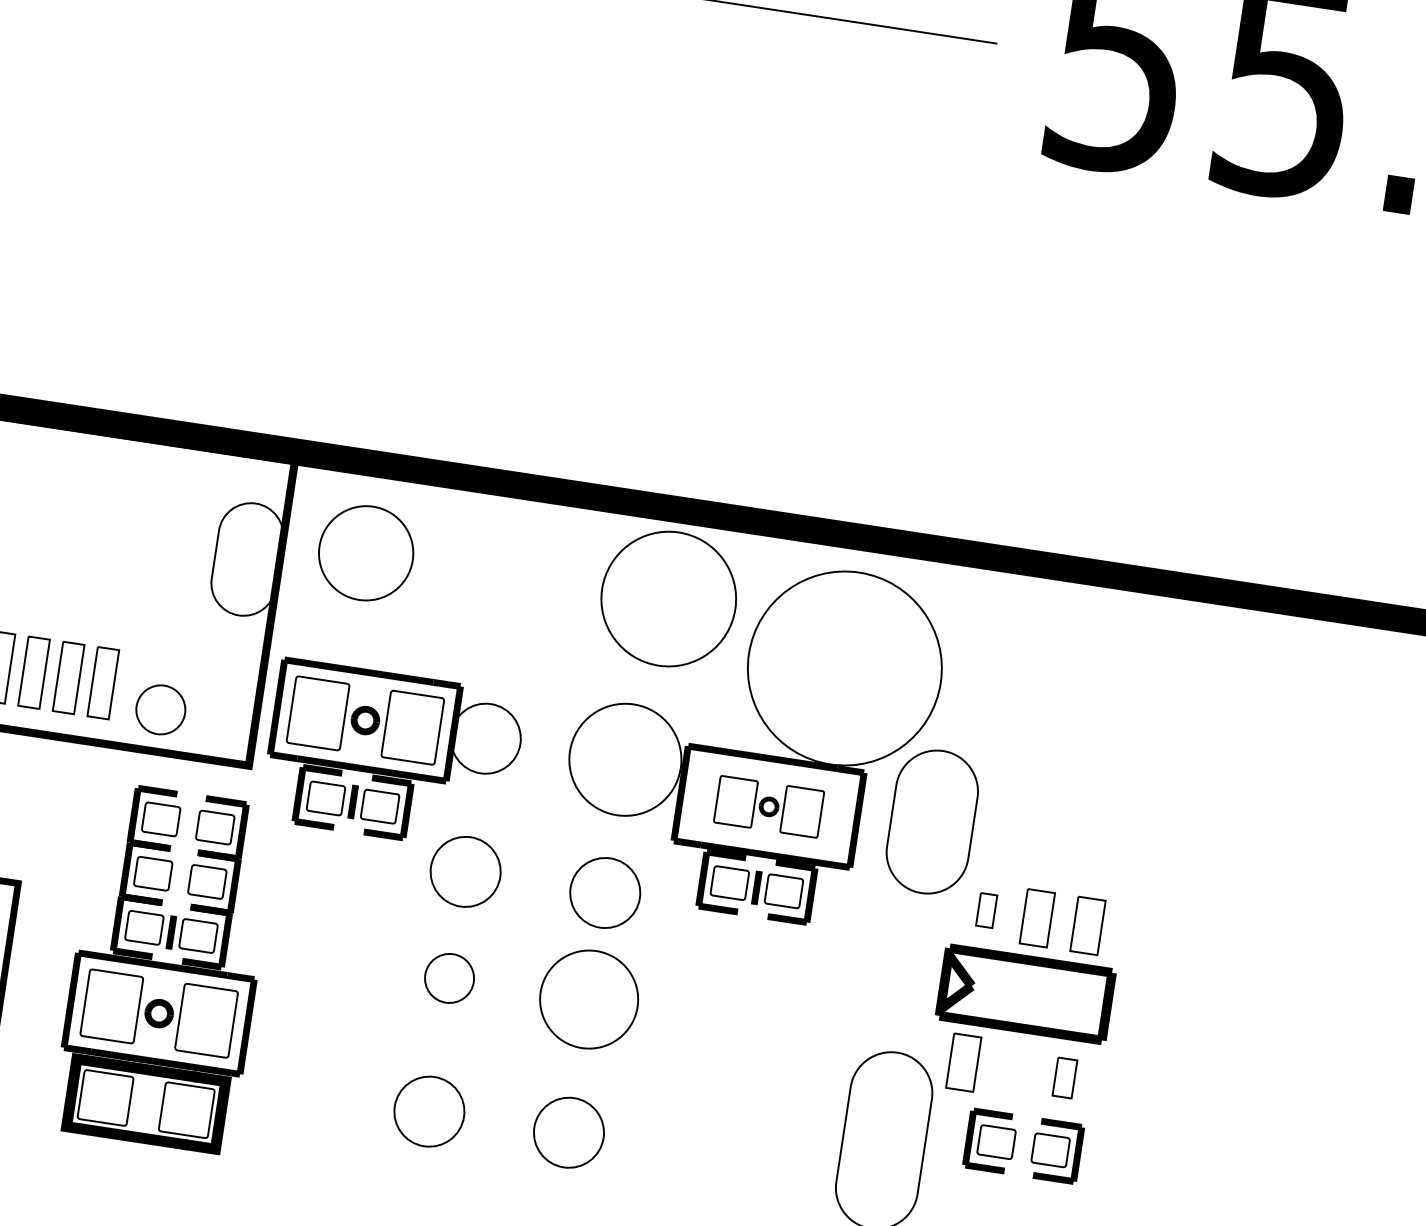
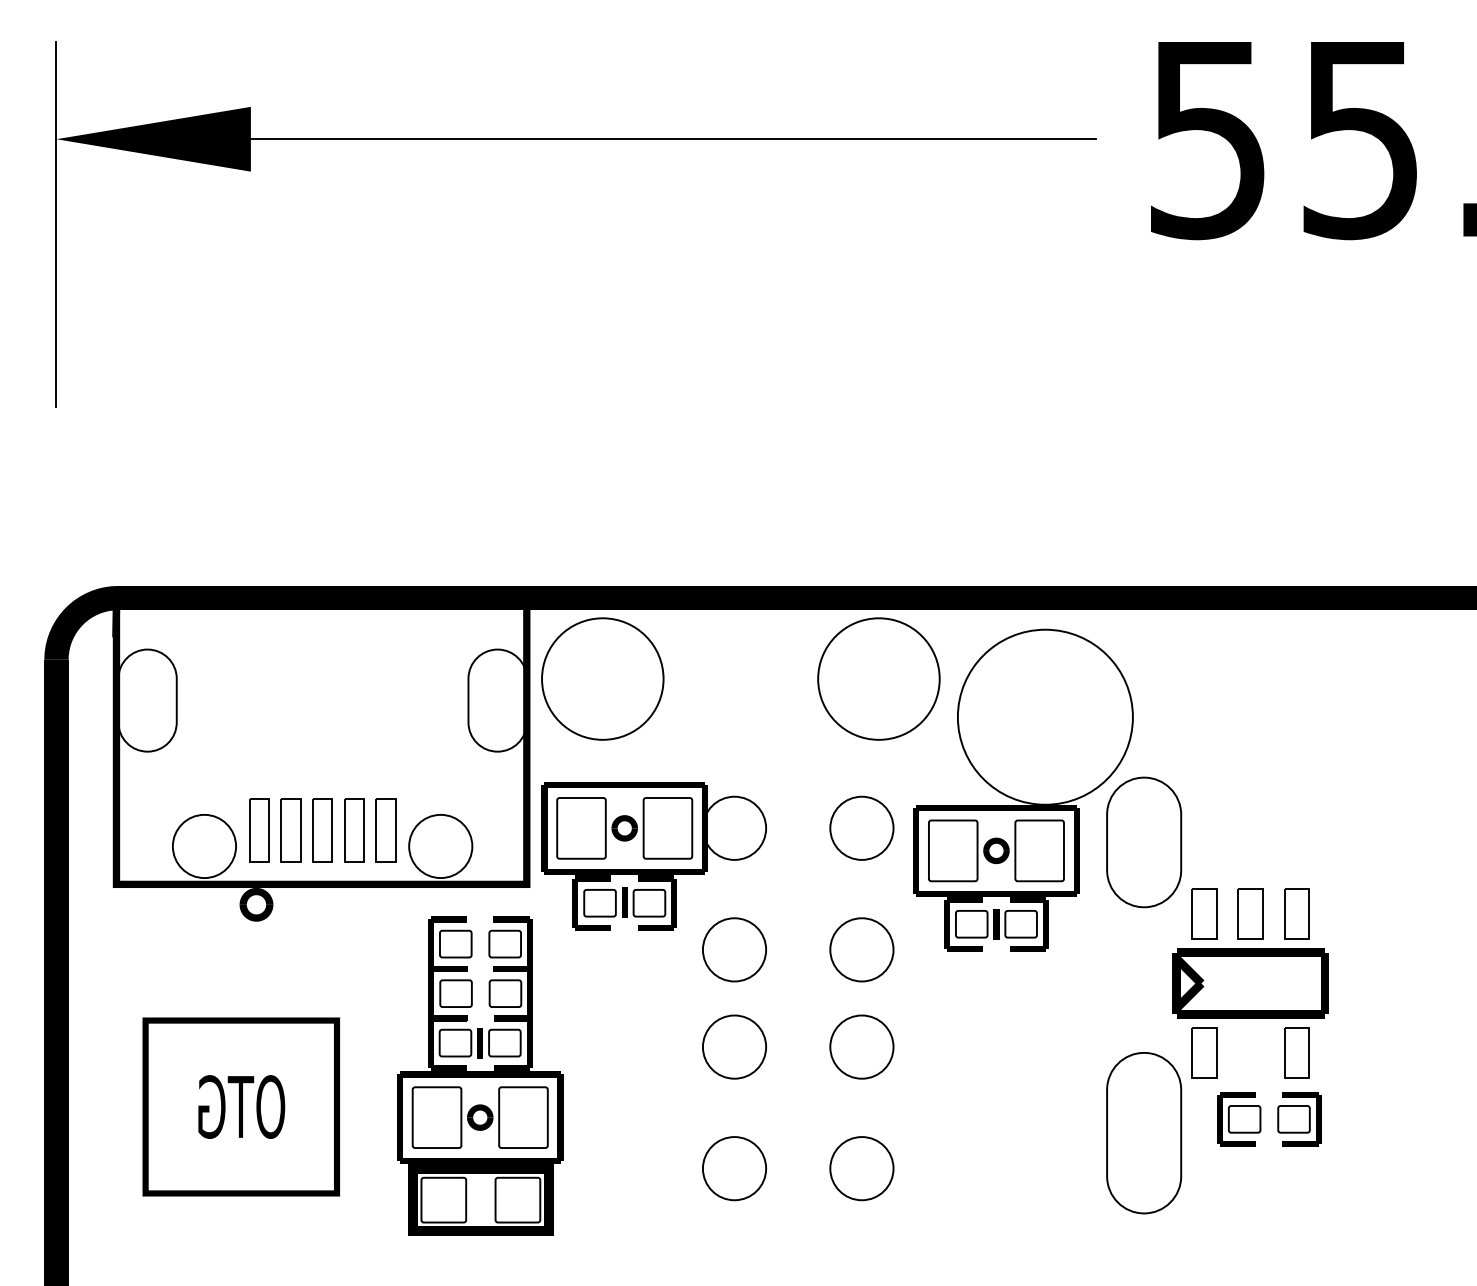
circle: (365, 552) -> (602, 678), size x1.43
circle: (160, 709) -> (440, 846), size x1.43
circle: (625, 758) -> (861, 827), size x0.62
part: (769, 806) -> (996, 850), size x1.43
part: (986, 909) -> (1204, 913), size x1.67
circle: (449, 977) -> (734, 1046), size x1.43
circle: (588, 998) -> (861, 1046), size x0.71
part: (1064, 1077) -> (1296, 1052), size x1.43

